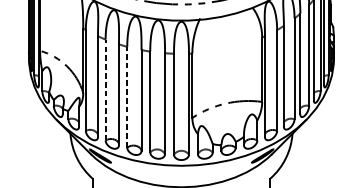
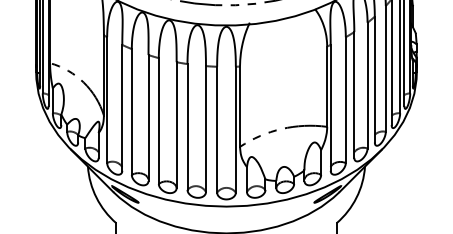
line: (105, 90) -> (131, 112), dashed -> solid
line: (127, 97) -> (158, 121), dashed -> solid

